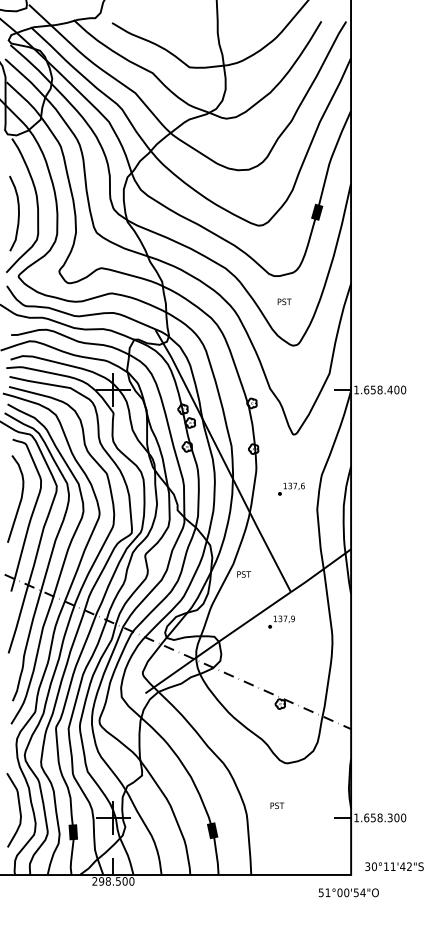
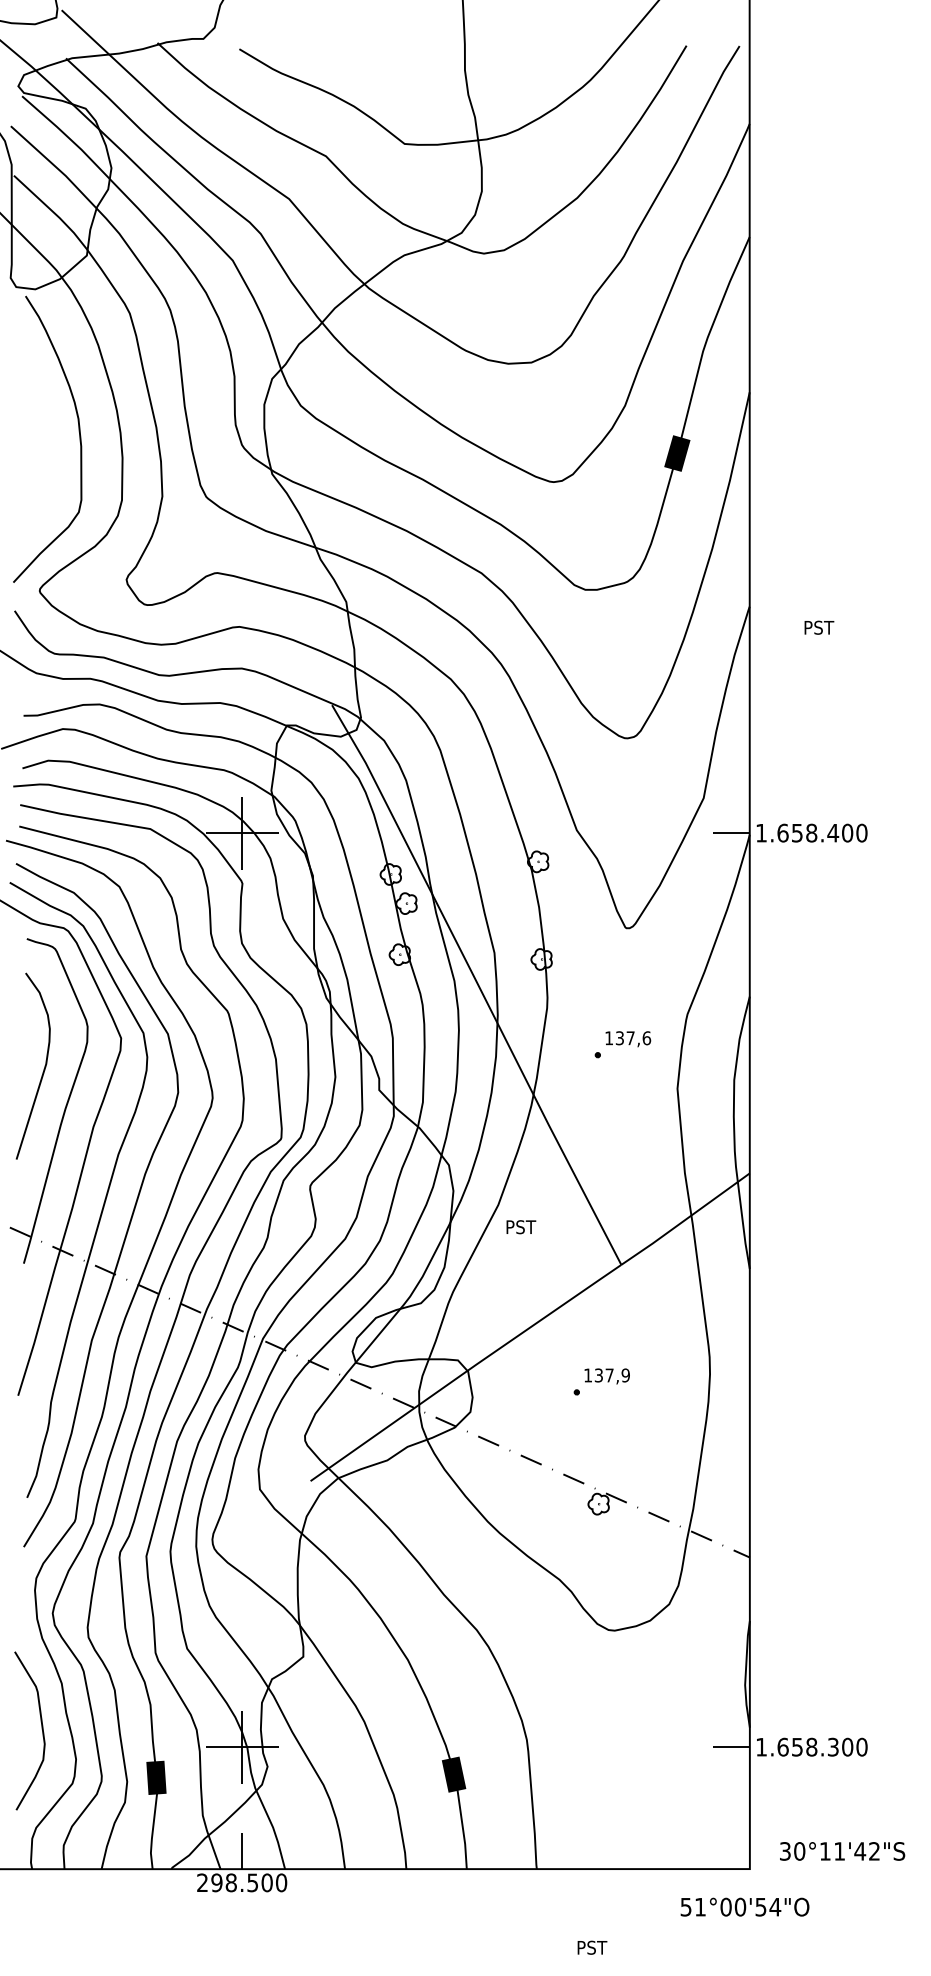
curve: (18, 213) -> (39, 456), removed
text: (284, 301) -> (819, 626), moved
part: (281, 621) -> (601, 1381), moved
text: (277, 805) -> (592, 1947), moved

